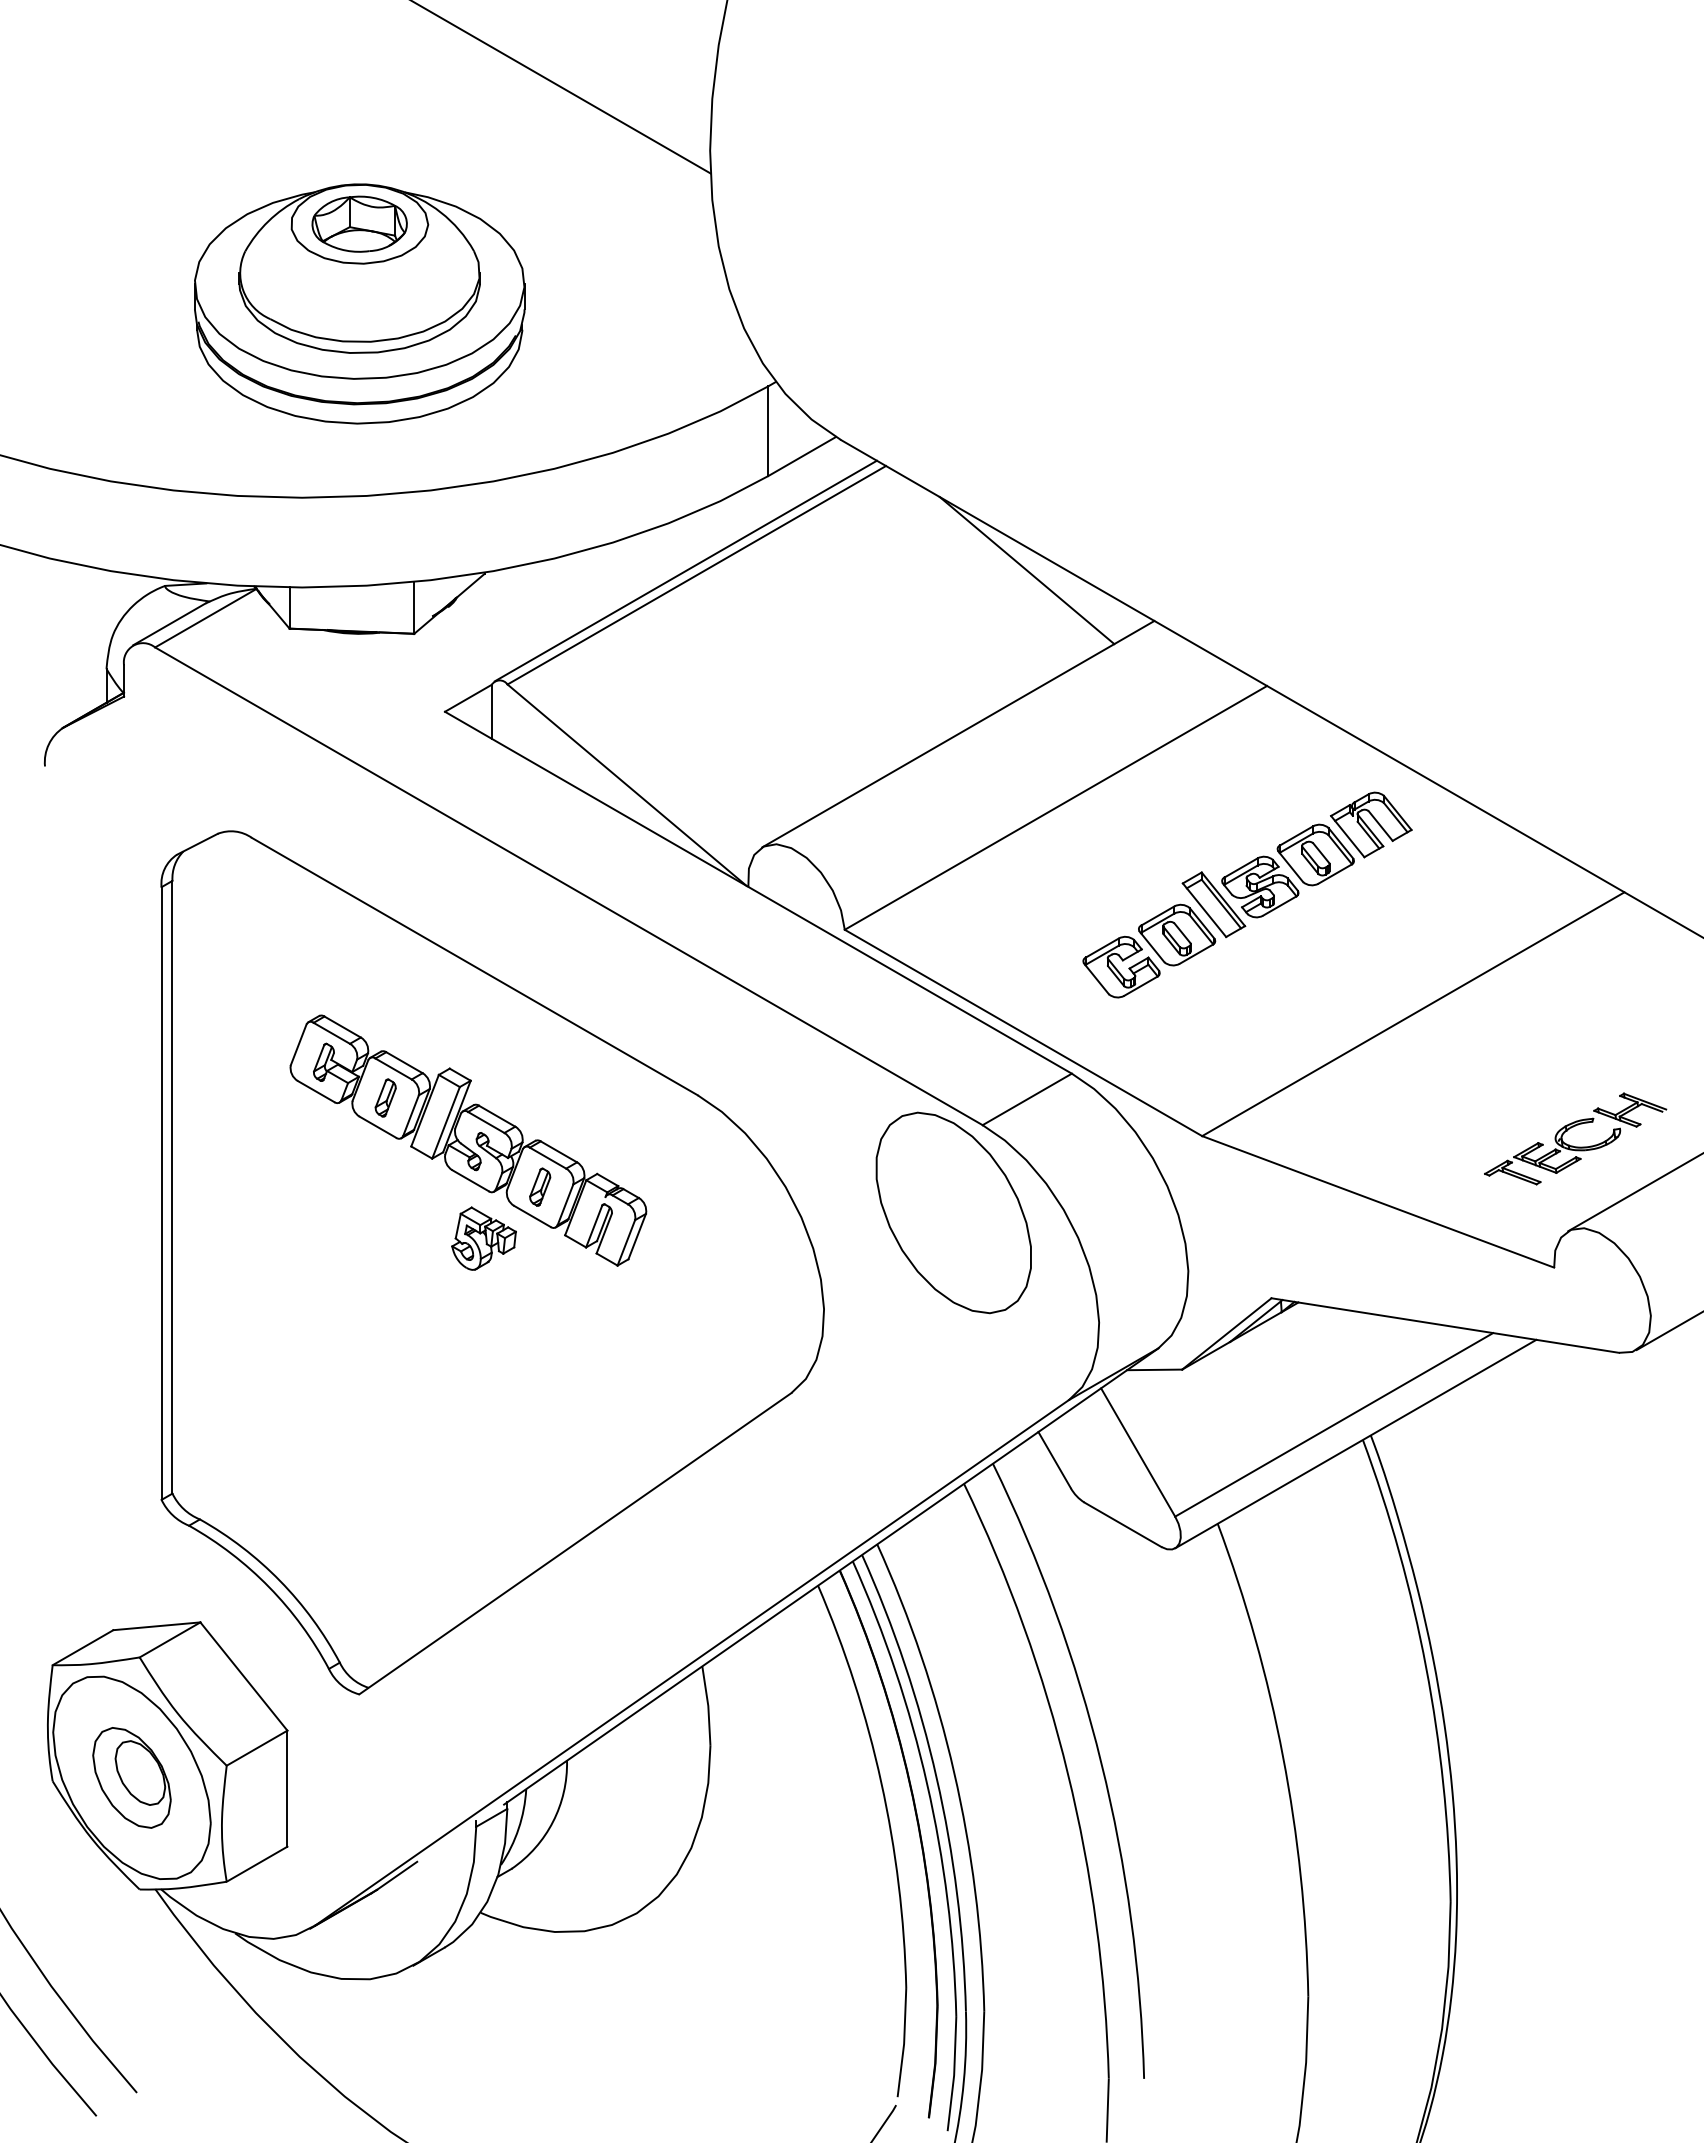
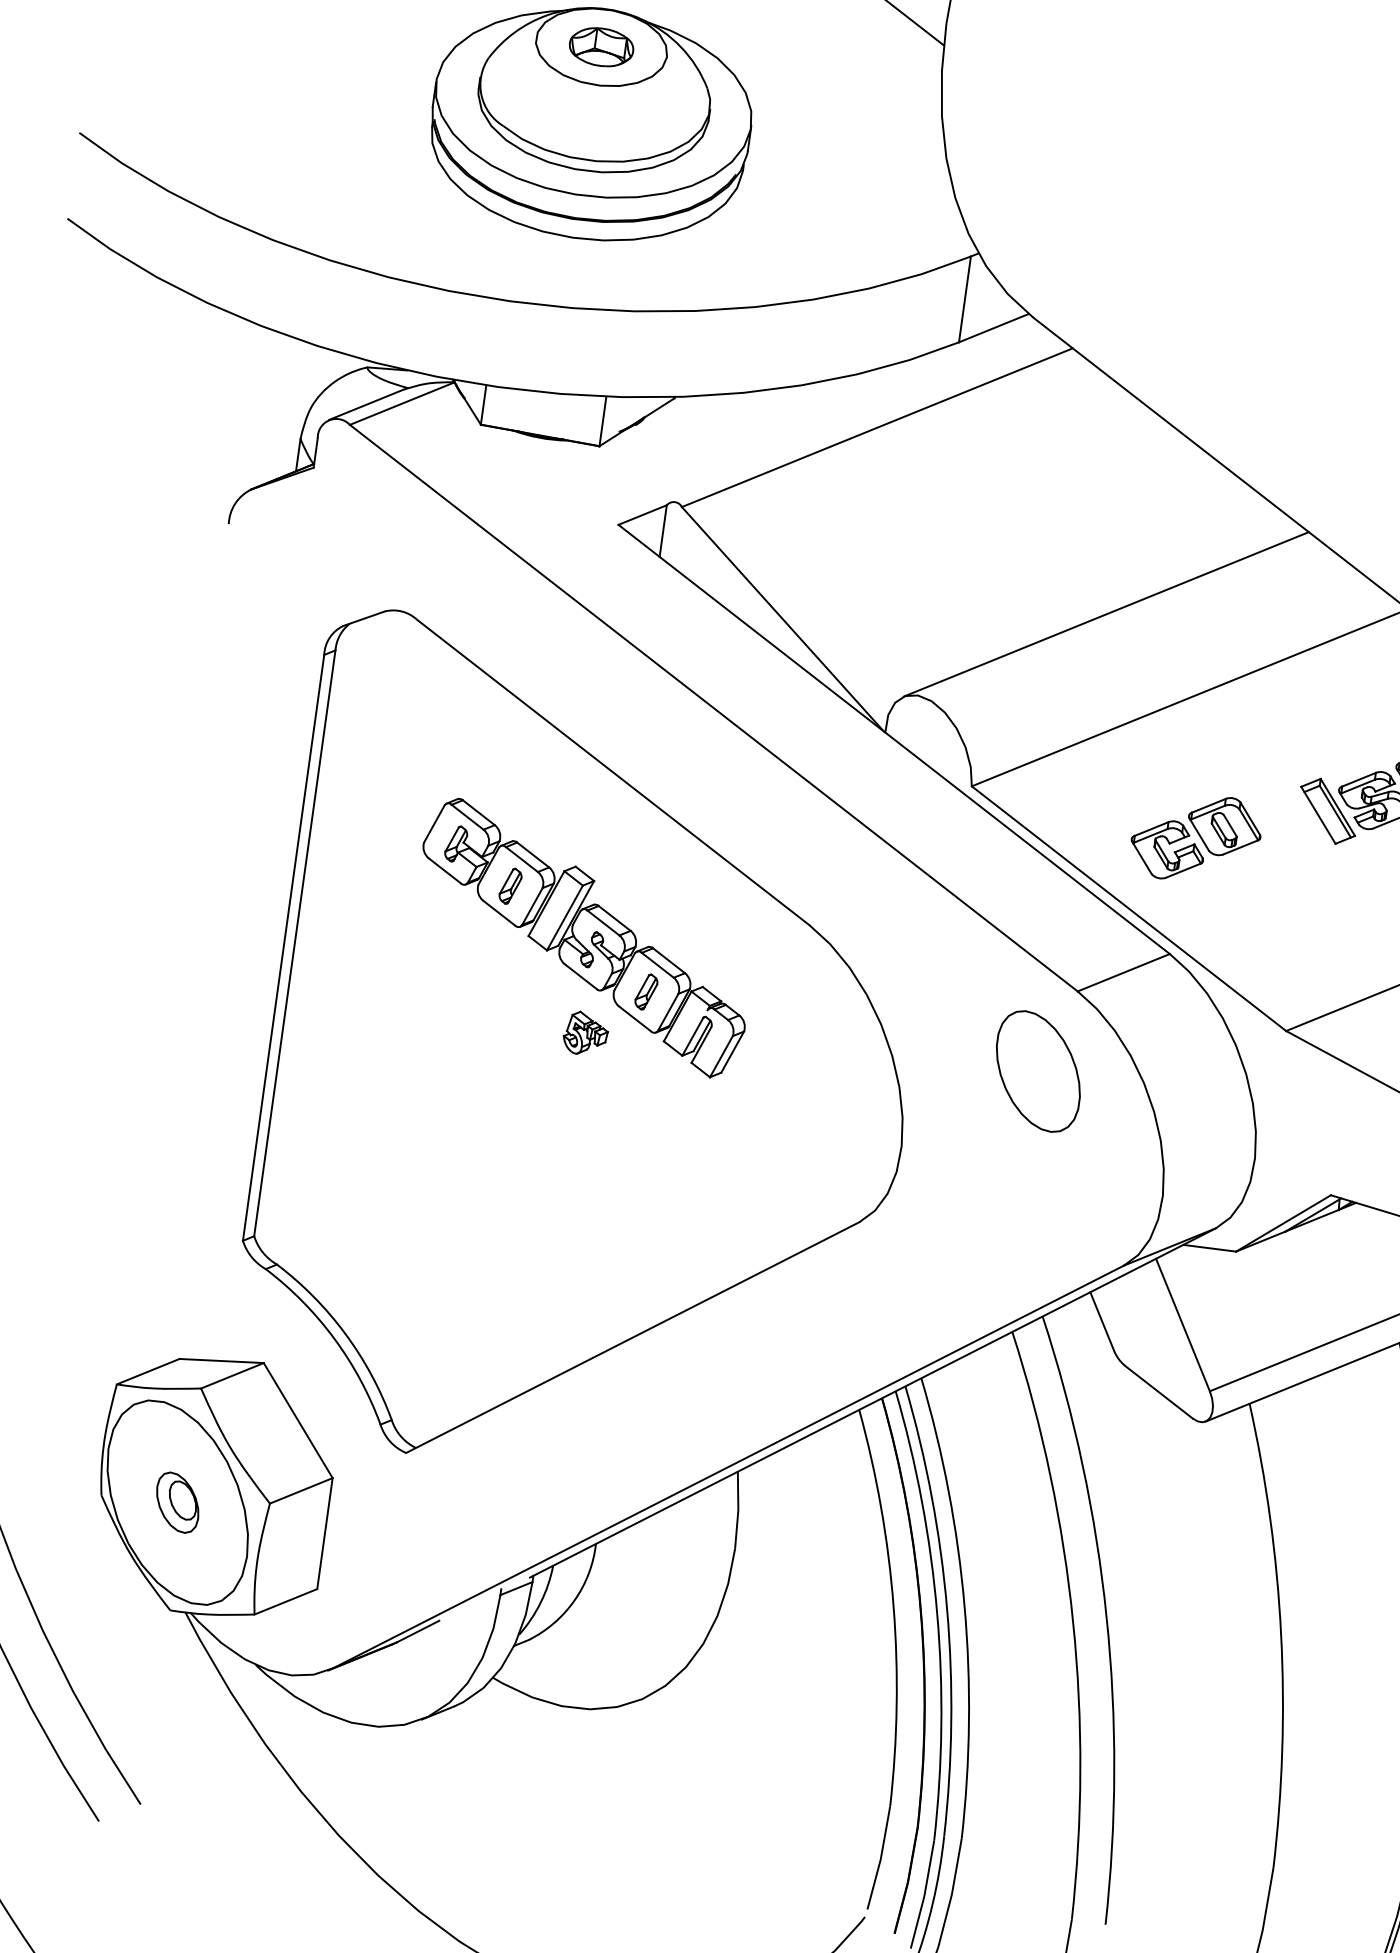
part: (359, 223) -> (601, 46), size x0.7
line: (685, 570) -> (867, 421), removed
line: (1026, 570) -> (1193, 466), removed
part: (1149, 950) -> (1196, 837), moved
part: (953, 1212) -> (1038, 1071), size x0.6
part: (483, 1238) -> (585, 1033), size x0.7
part: (131, 1777) -> (177, 1502), size x0.6

